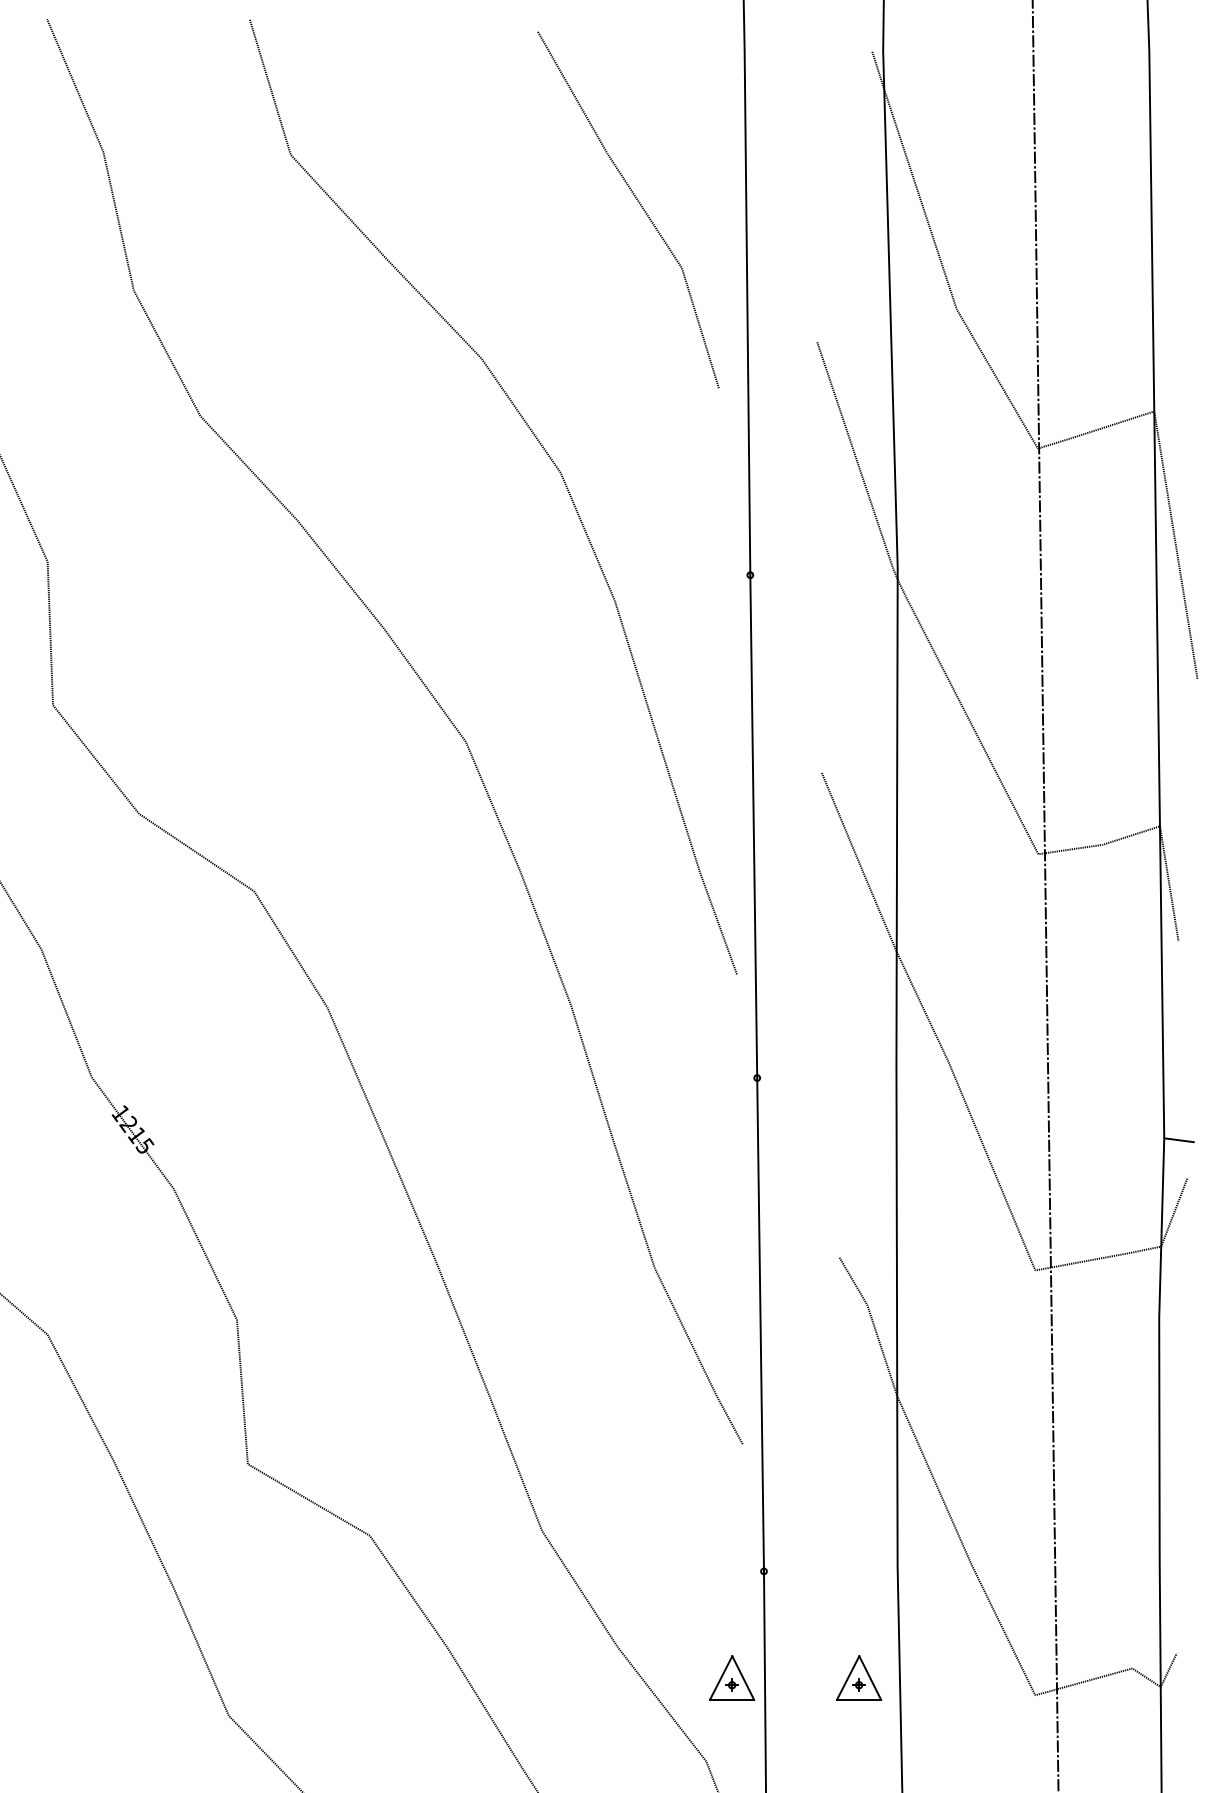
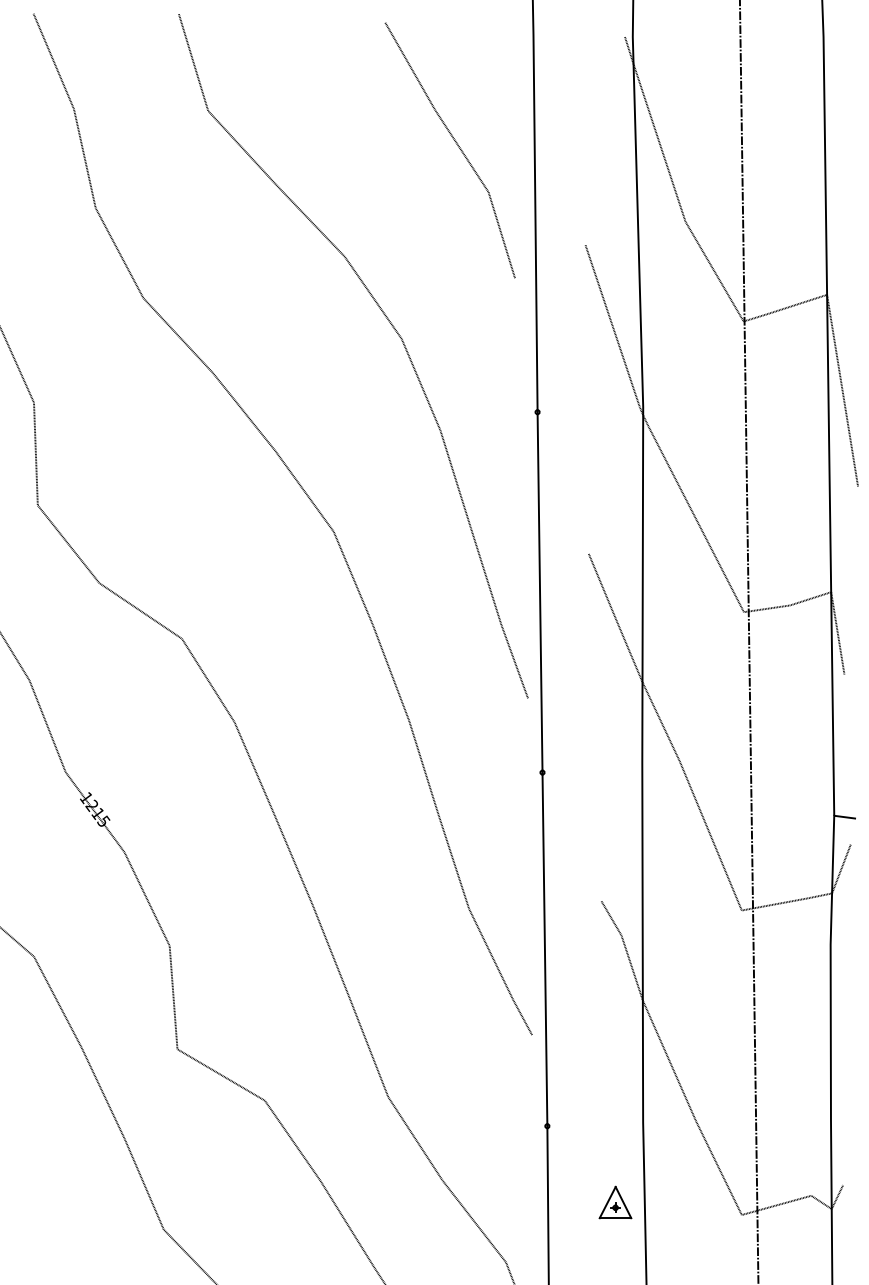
part: (732, 1677) -> (524, 1202), removed

